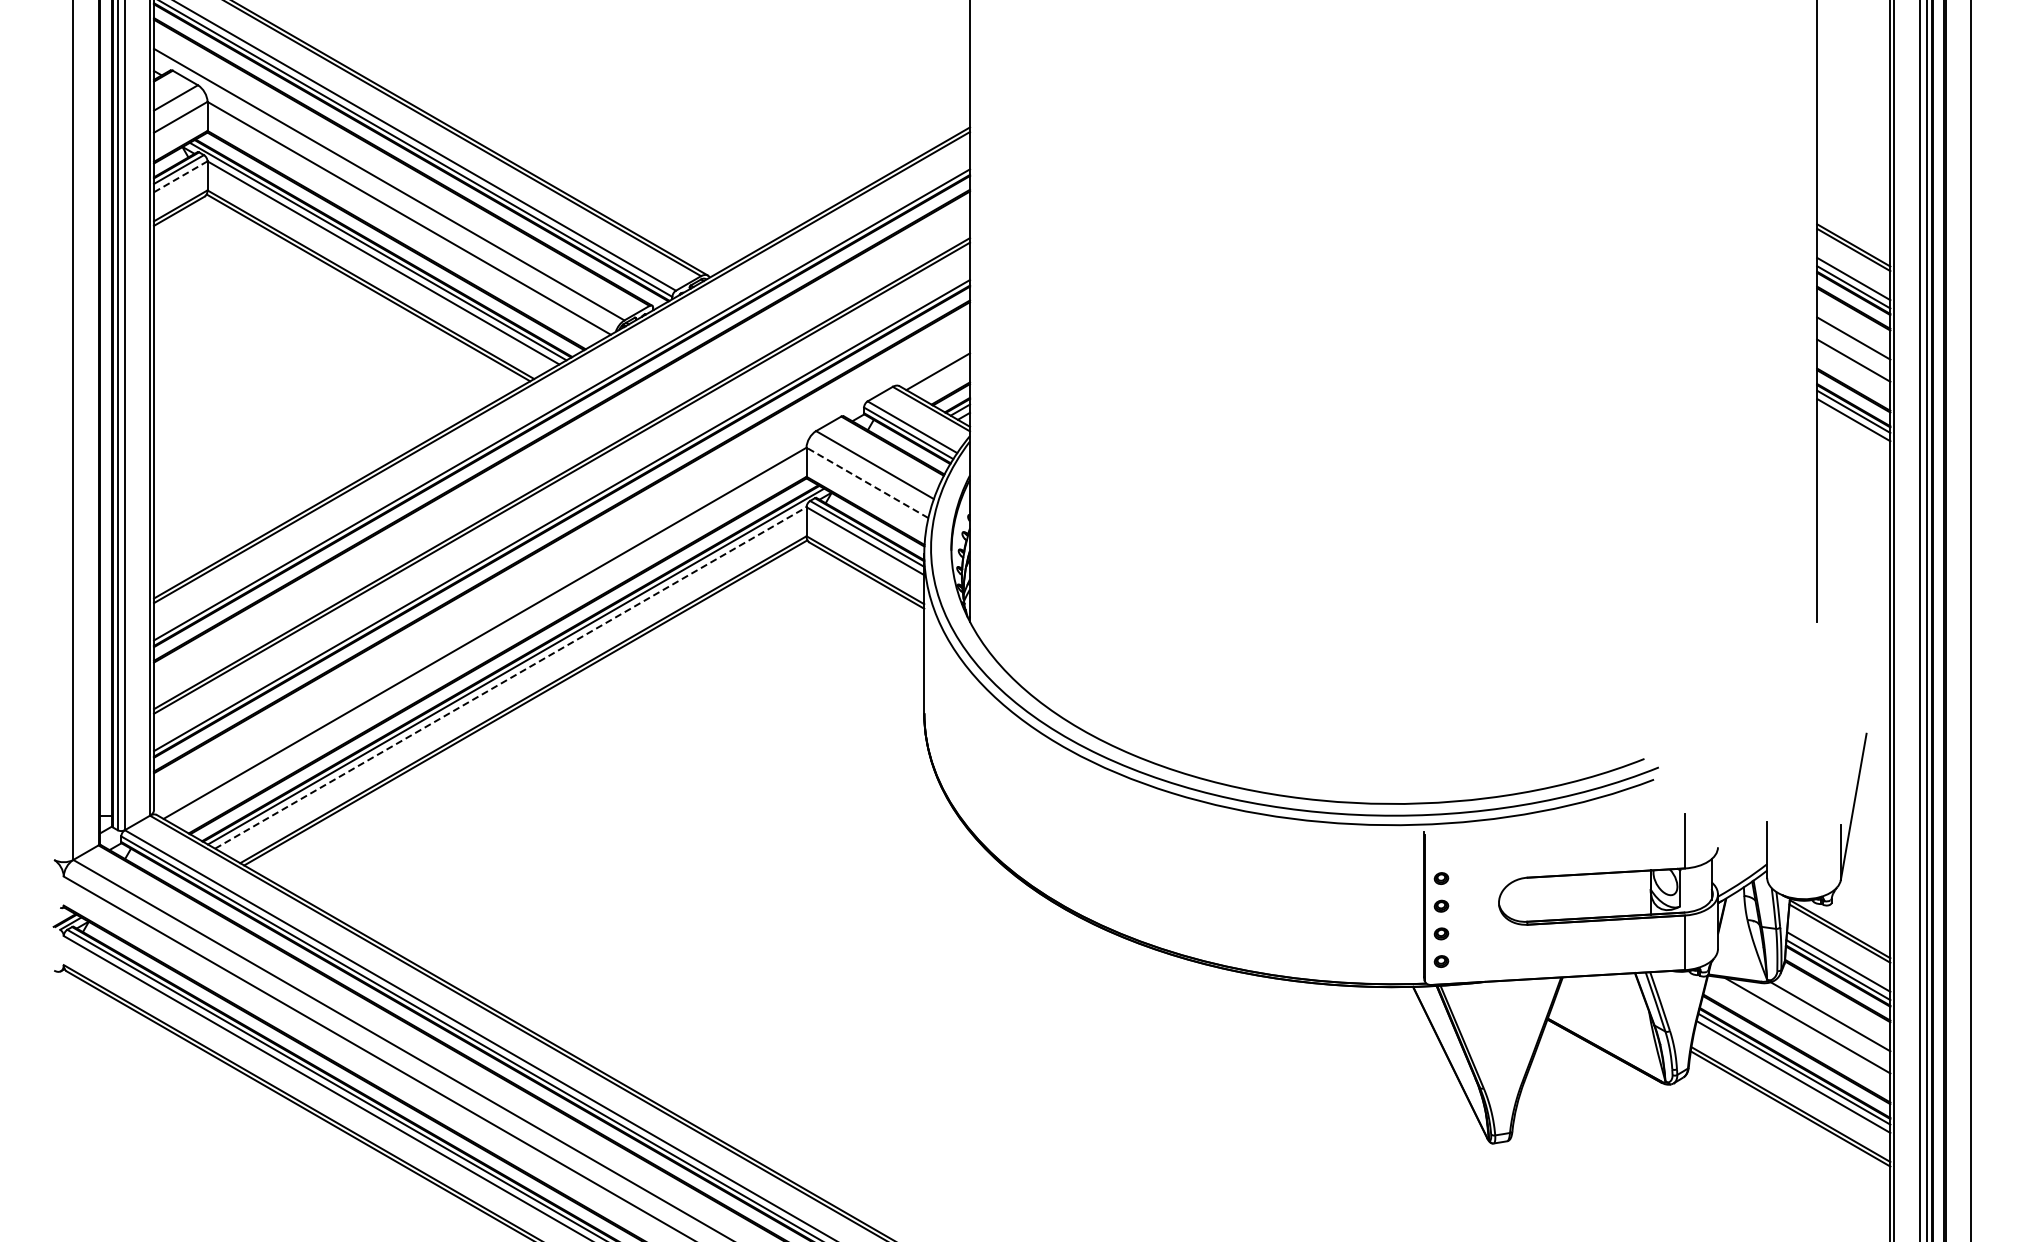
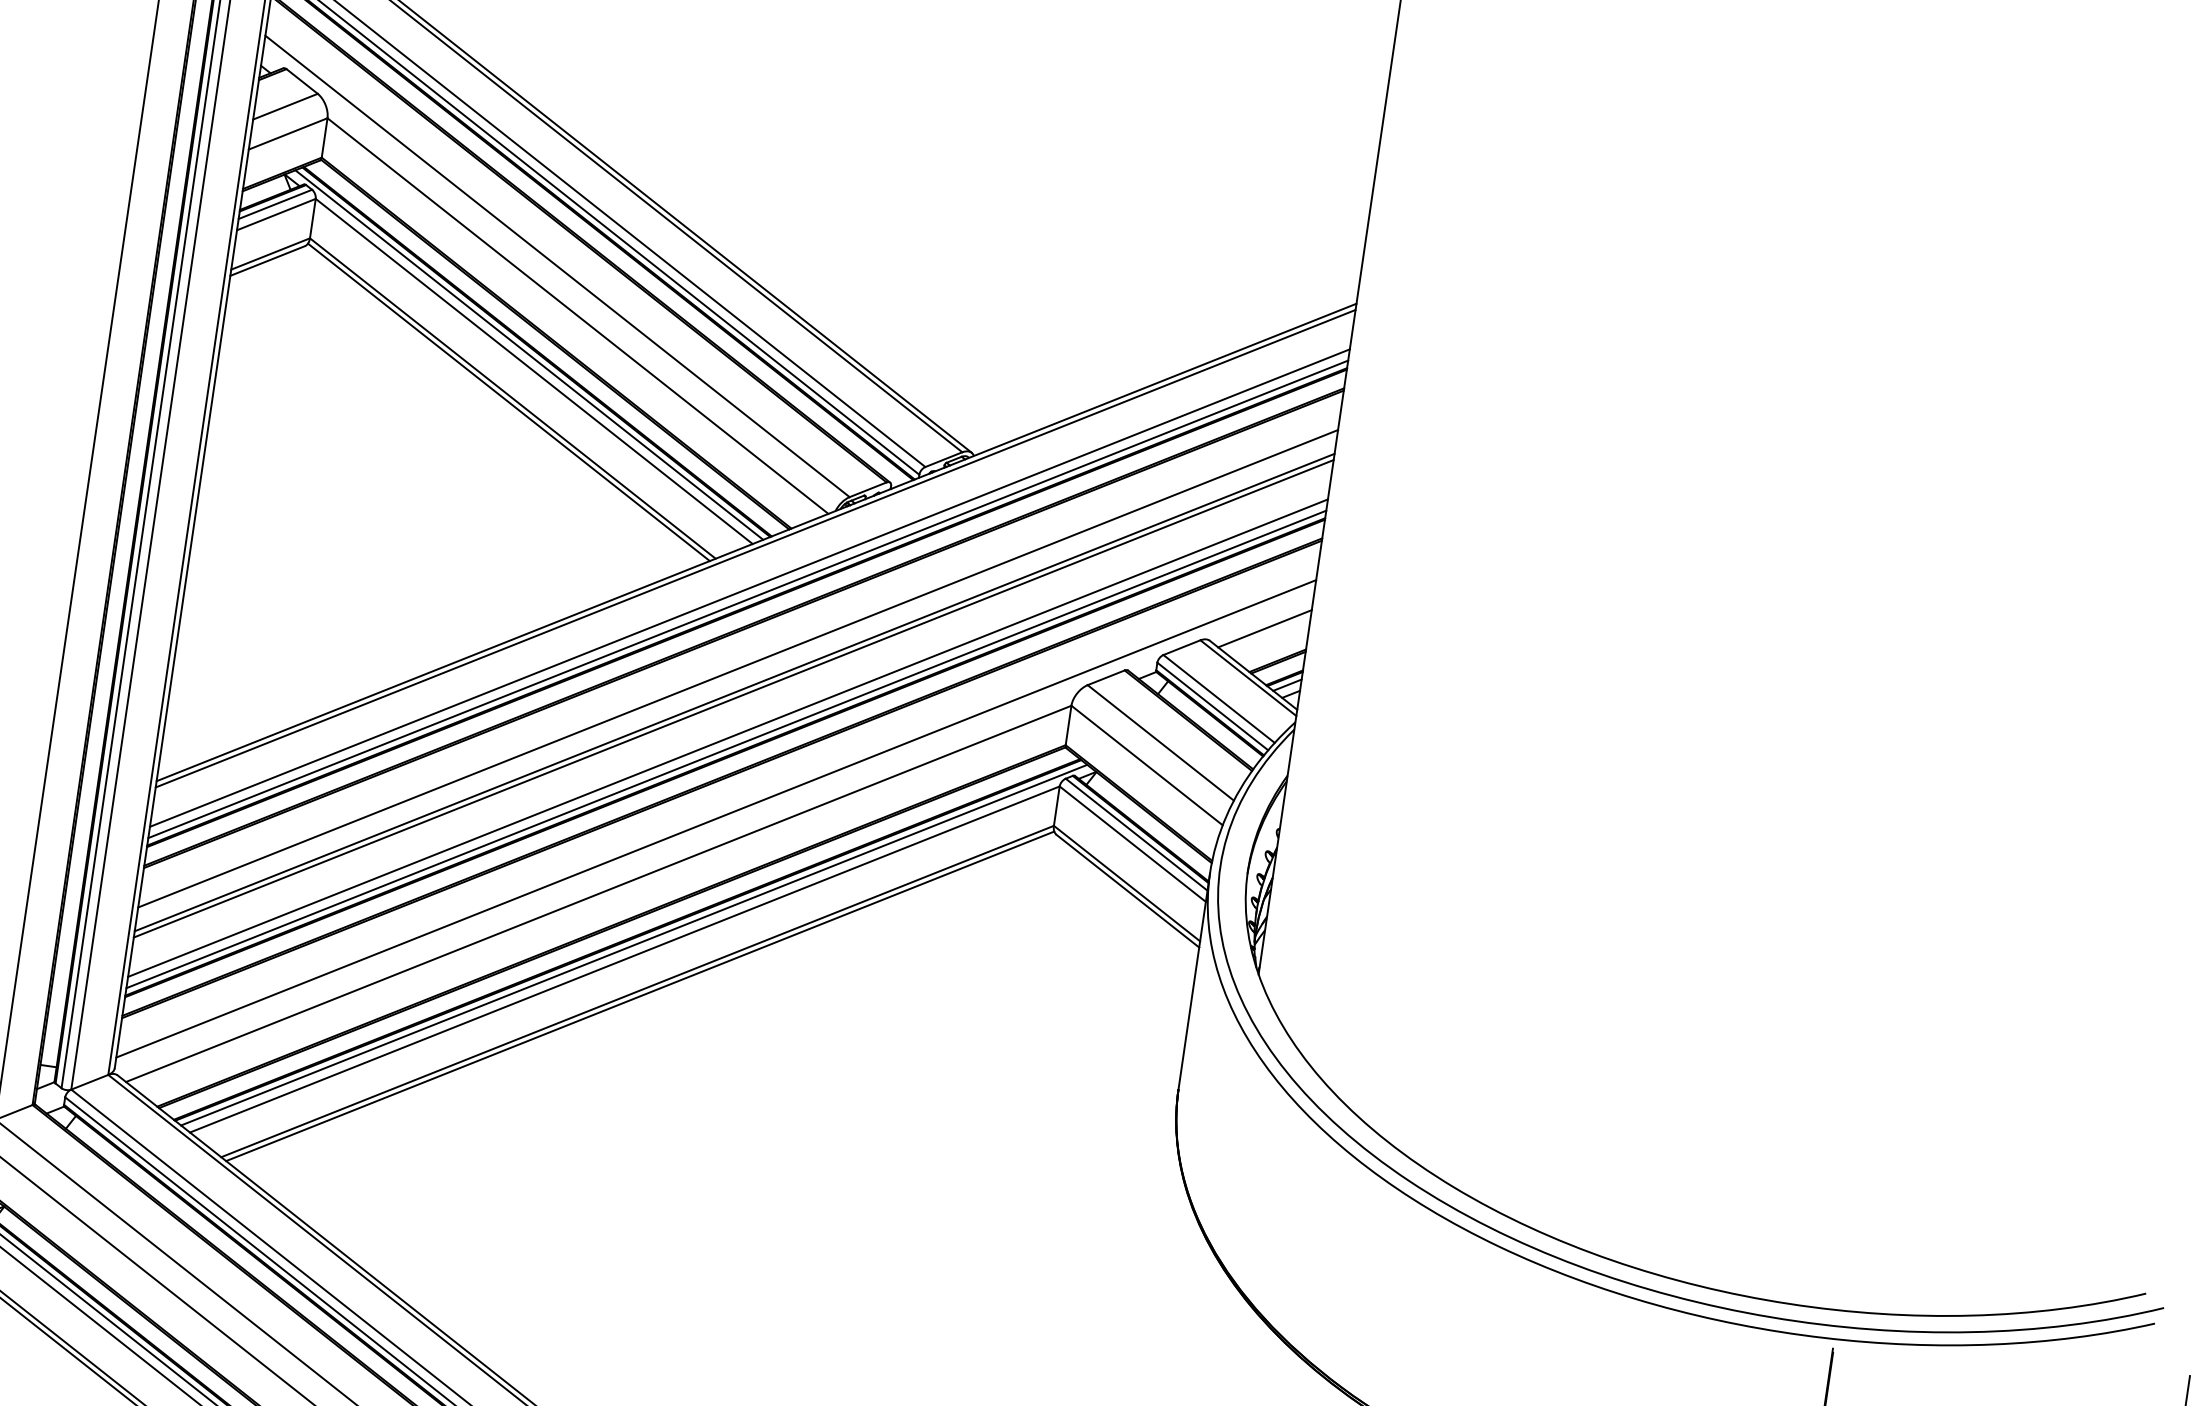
line: (180, 176) -> (276, 214), dashed -> solid
line: (562, 396) -> (750, 588), added
line: (562, 455) -> (738, 668), added
line: (867, 482) -> (1147, 765), dashed -> solid
line: (562, 506) -> (728, 737), added
line: (562, 566) -> (716, 818), added
line: (511, 677) -> (625, 959), dashed -> solid

